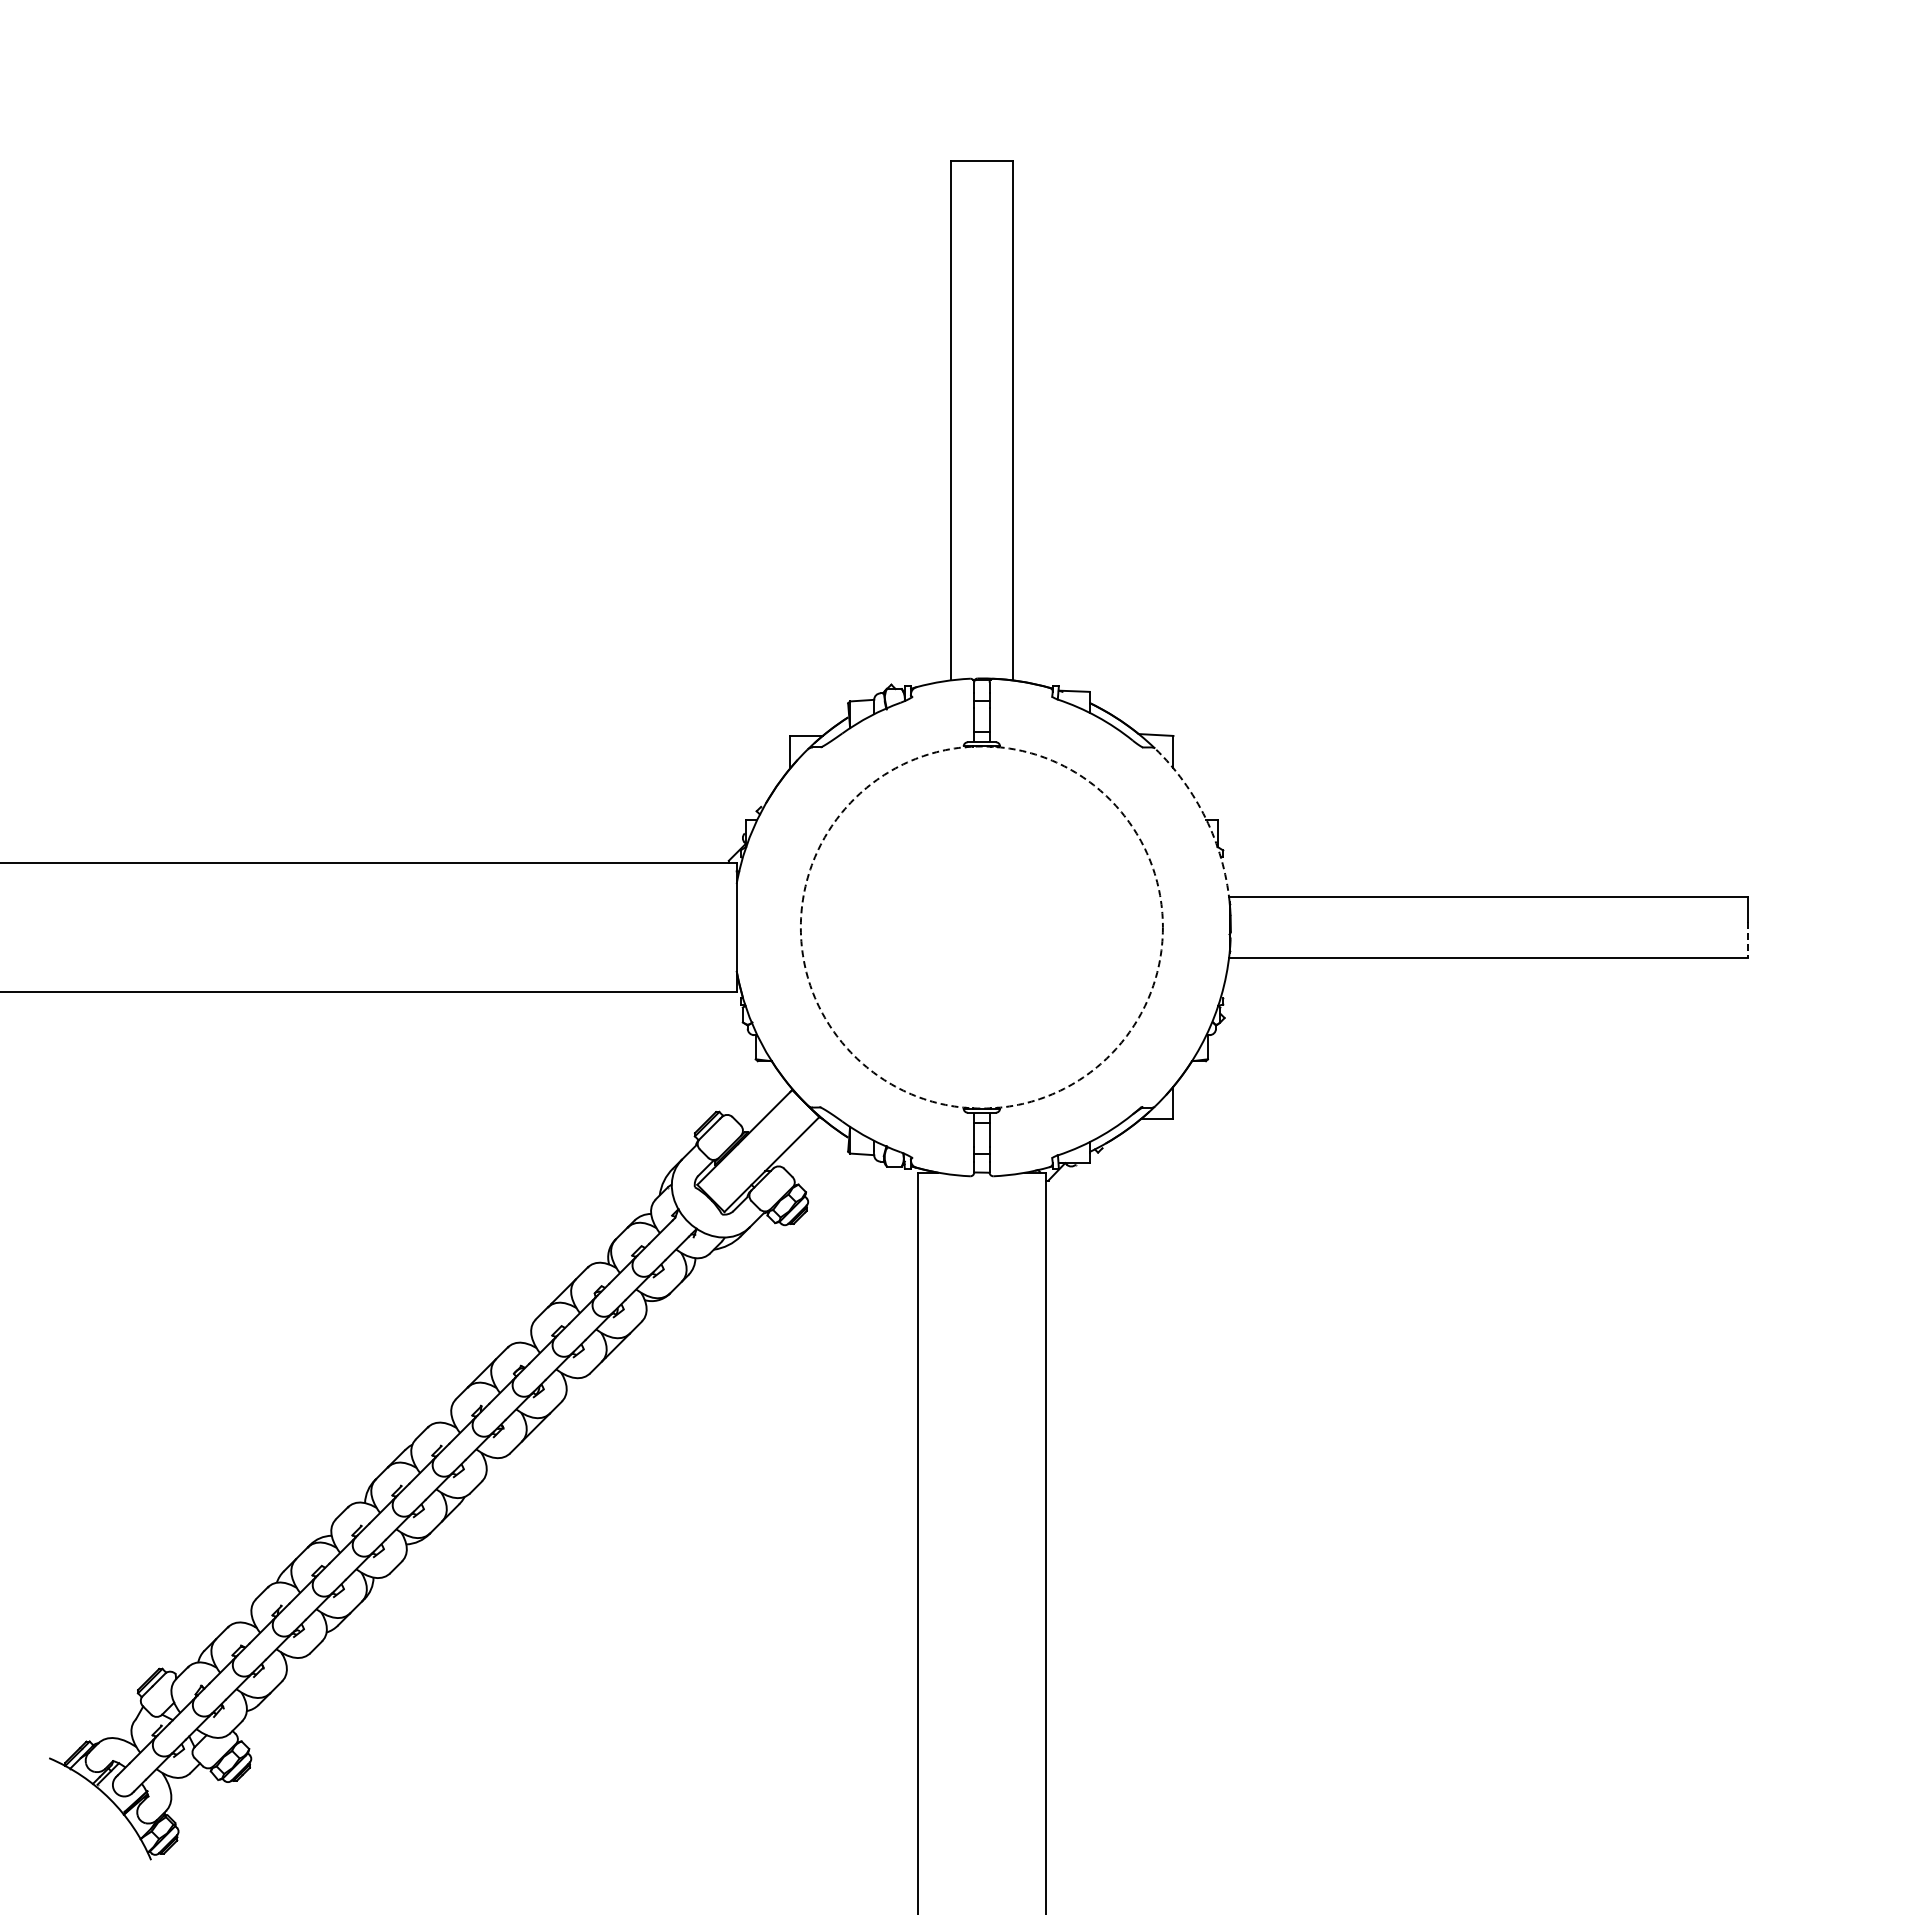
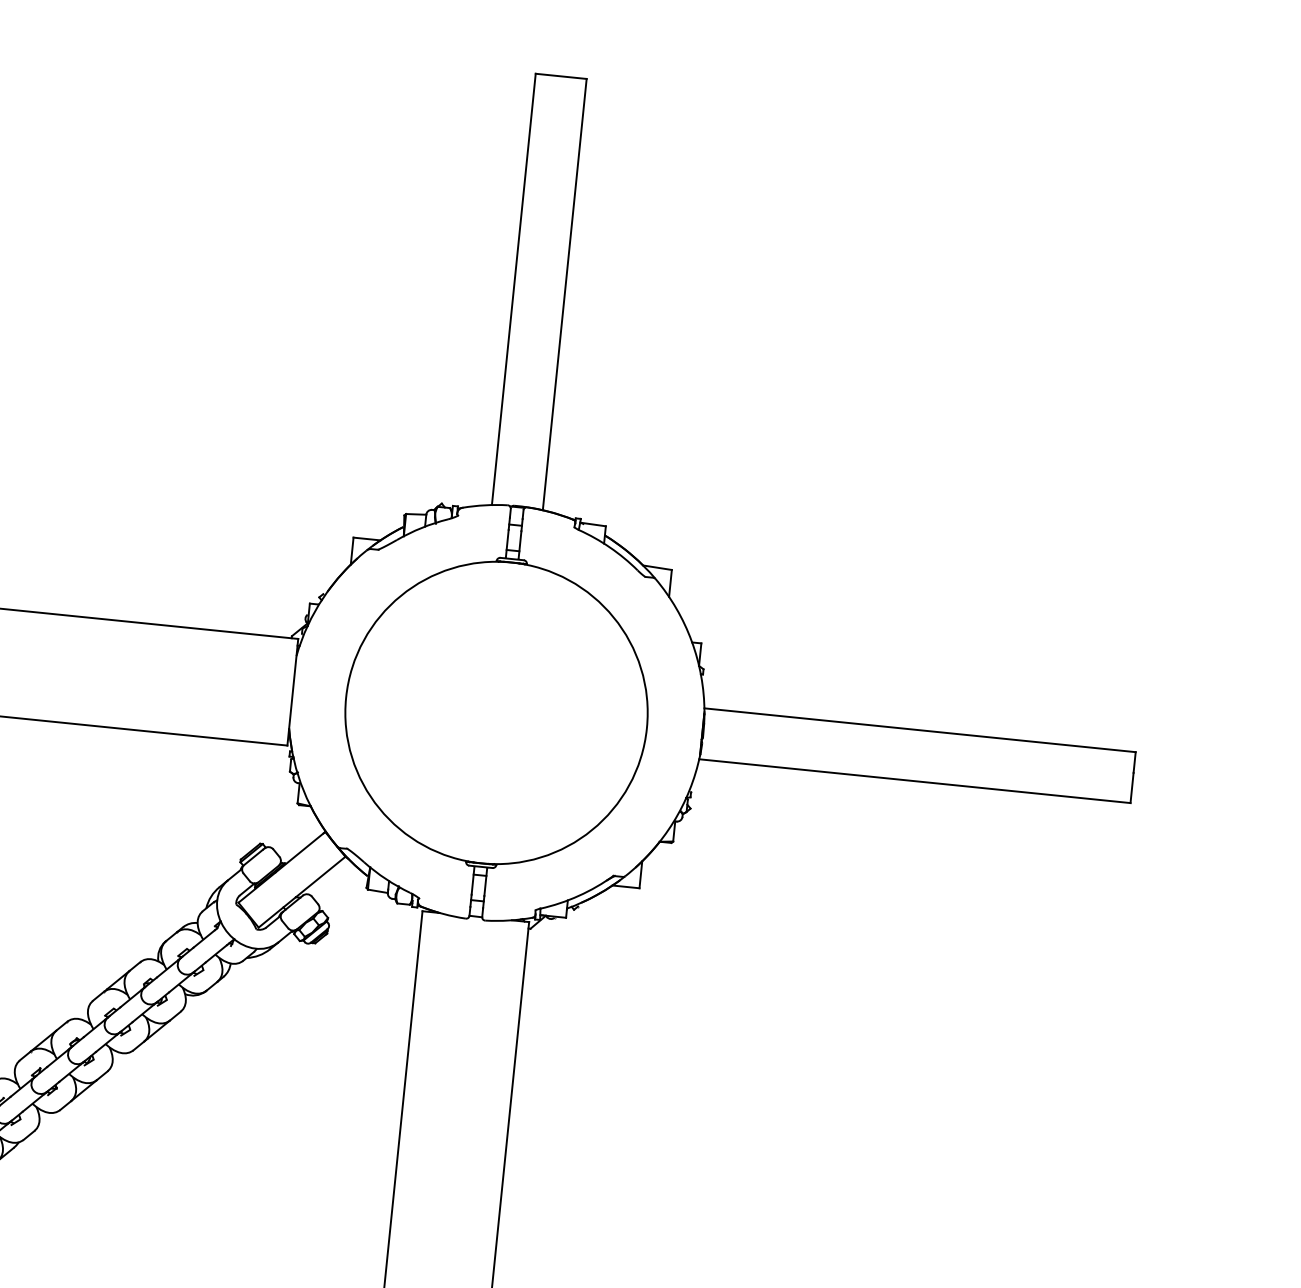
arc: (1205, 818) -> (691, 641), dashed -> solid
circle: (981, 927) -> (496, 712), dashed -> solid
line: (1748, 940) -> (1132, 788), dashed -> solid

